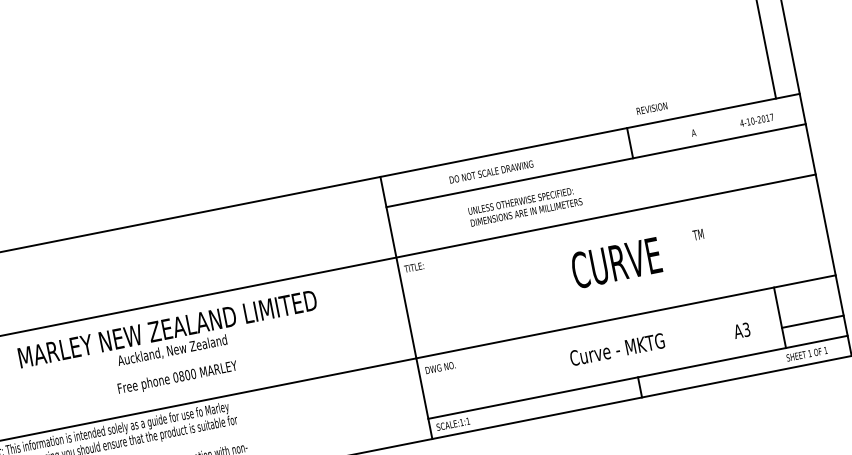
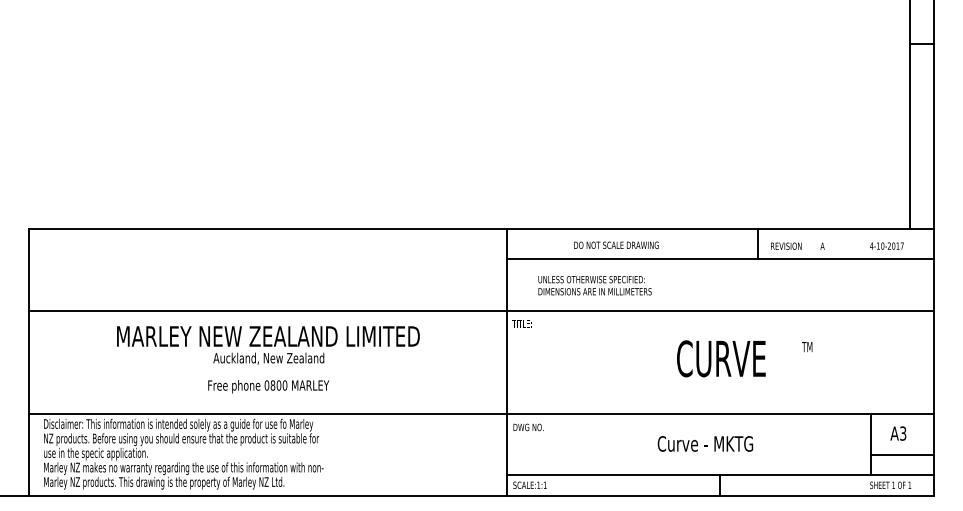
text: (652, 107) -> (786, 245), moved
text: (524, 206) -> (594, 285), moved
text: (742, 330) -> (898, 433), moved

